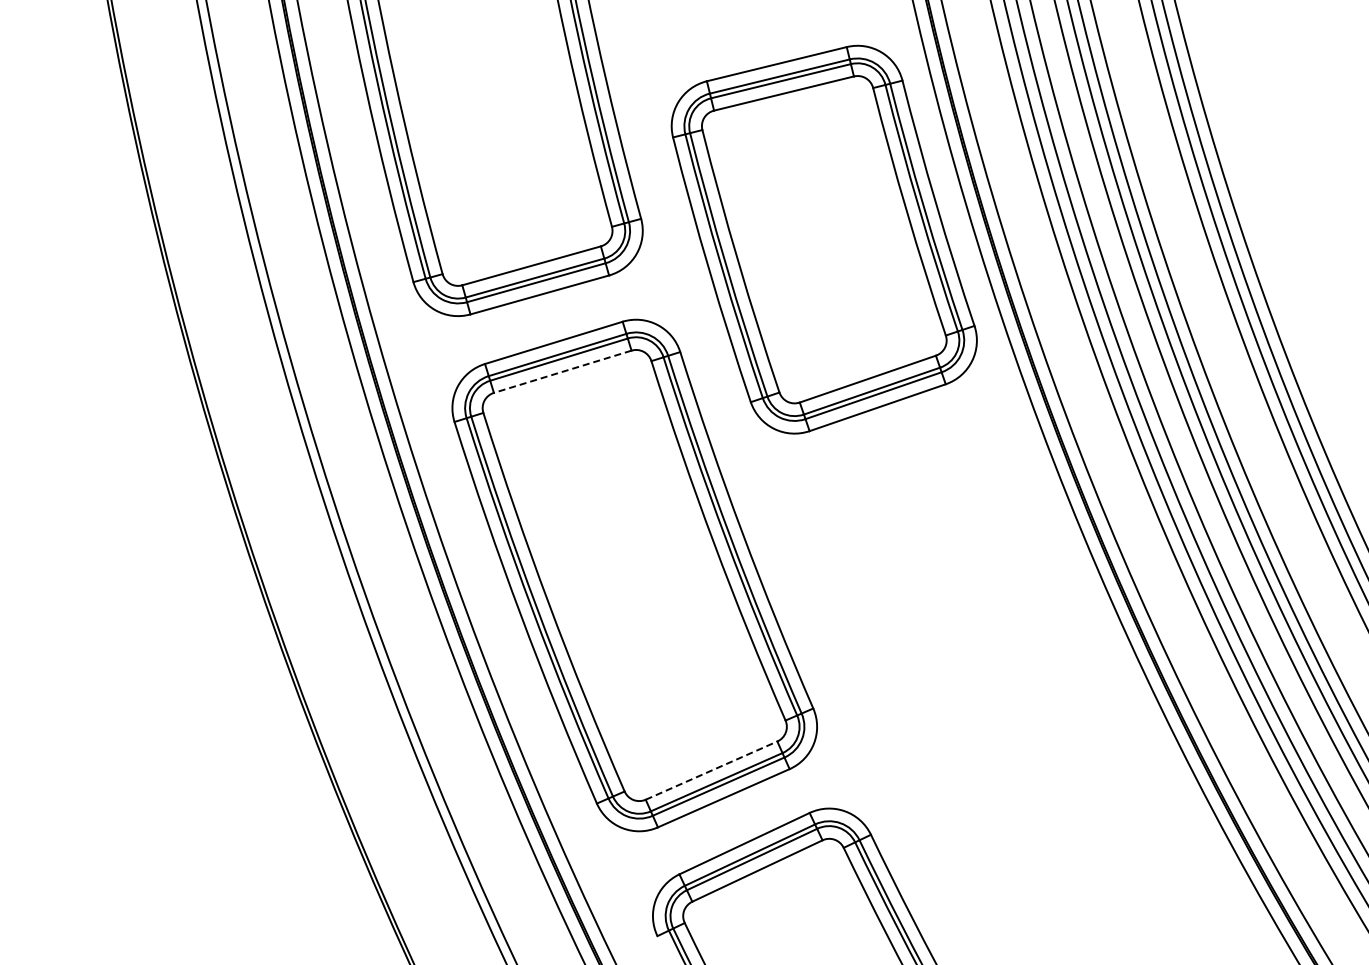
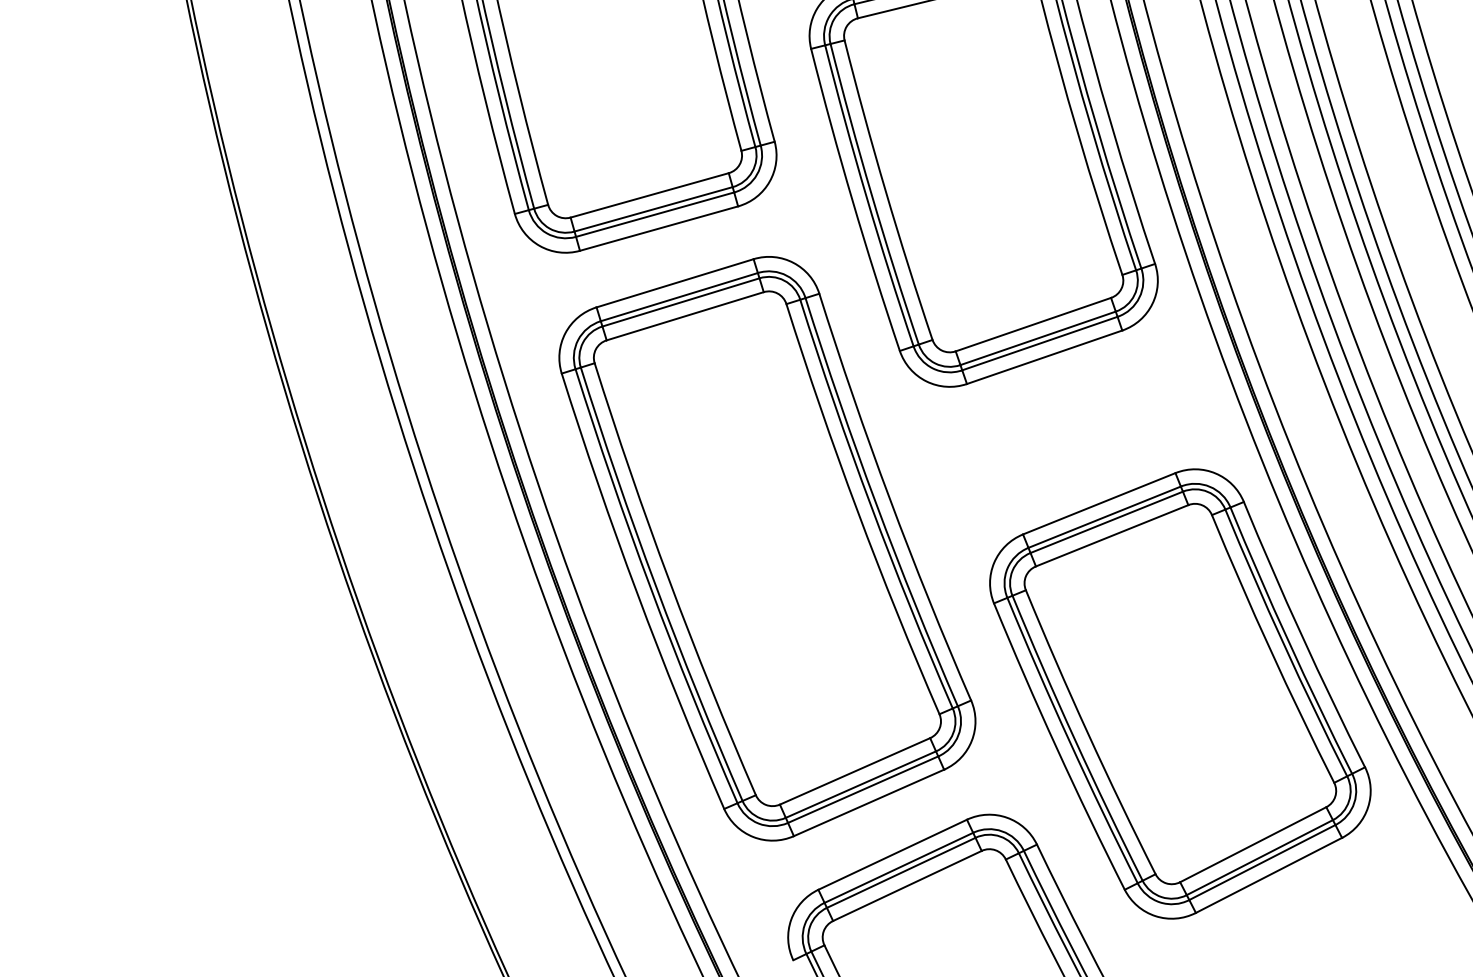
line: (562, 371) -> (684, 315), dashed -> solid
part: (996, 702) -> (1180, 693), added
line: (711, 770) -> (854, 771), dashed -> solid

